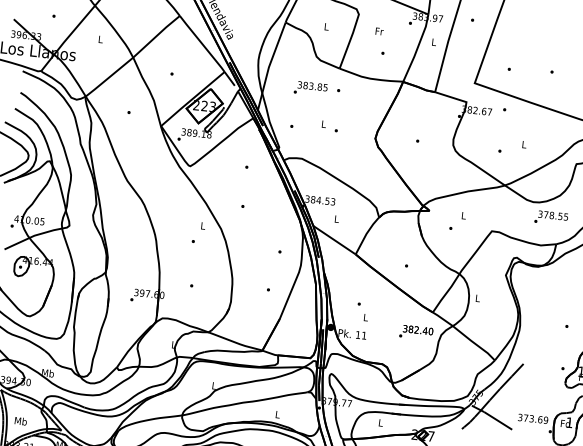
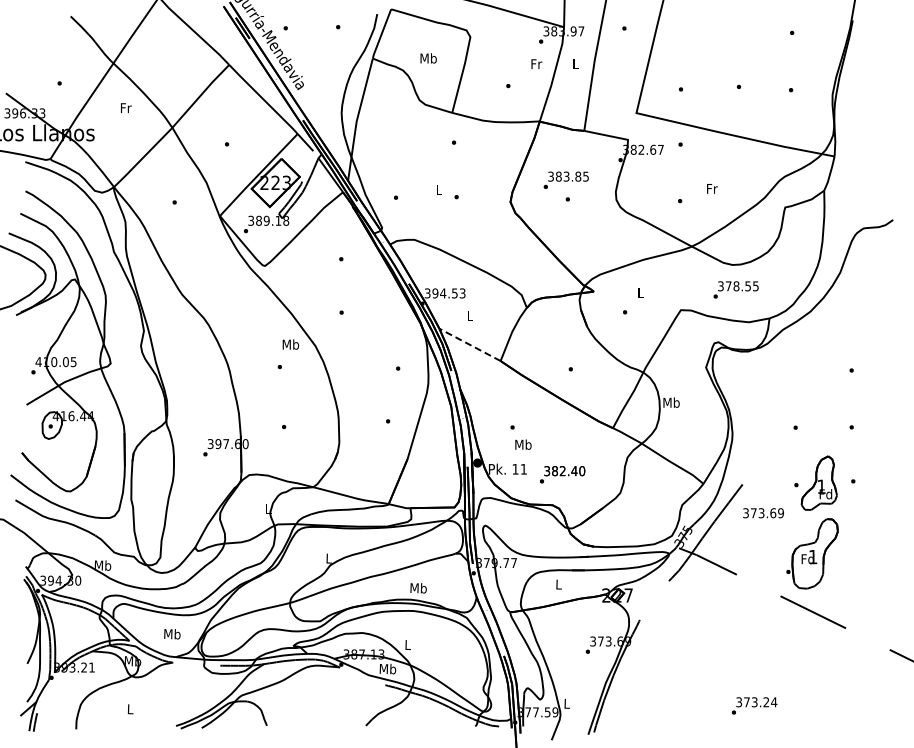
text: (326, 26) -> (428, 58), L -> Mb
text: (379, 31) -> (536, 63), moved
text: (101, 39) -> (126, 107), L -> Fr
text: (310, 88) -> (565, 179), moved
text: (524, 144) -> (712, 188), L -> Fr
text: (313, 199) -> (435, 293), 384.53 -> 394.53
text: (550, 217) -> (735, 289), moved
text: (202, 225) -> (290, 344), L -> Mb
line: (334, 239) -> (470, 344), solid -> dashed
text: (477, 298) -> (671, 402), L -> Mb
text: (365, 317) -> (523, 444), L -> Mb
text: (416, 332) -> (562, 474), moved
text: (277, 414) -> (418, 588), L -> Mb
text: (533, 419) -> (763, 513), moved
text: (20, 421) -> (172, 634), moved

